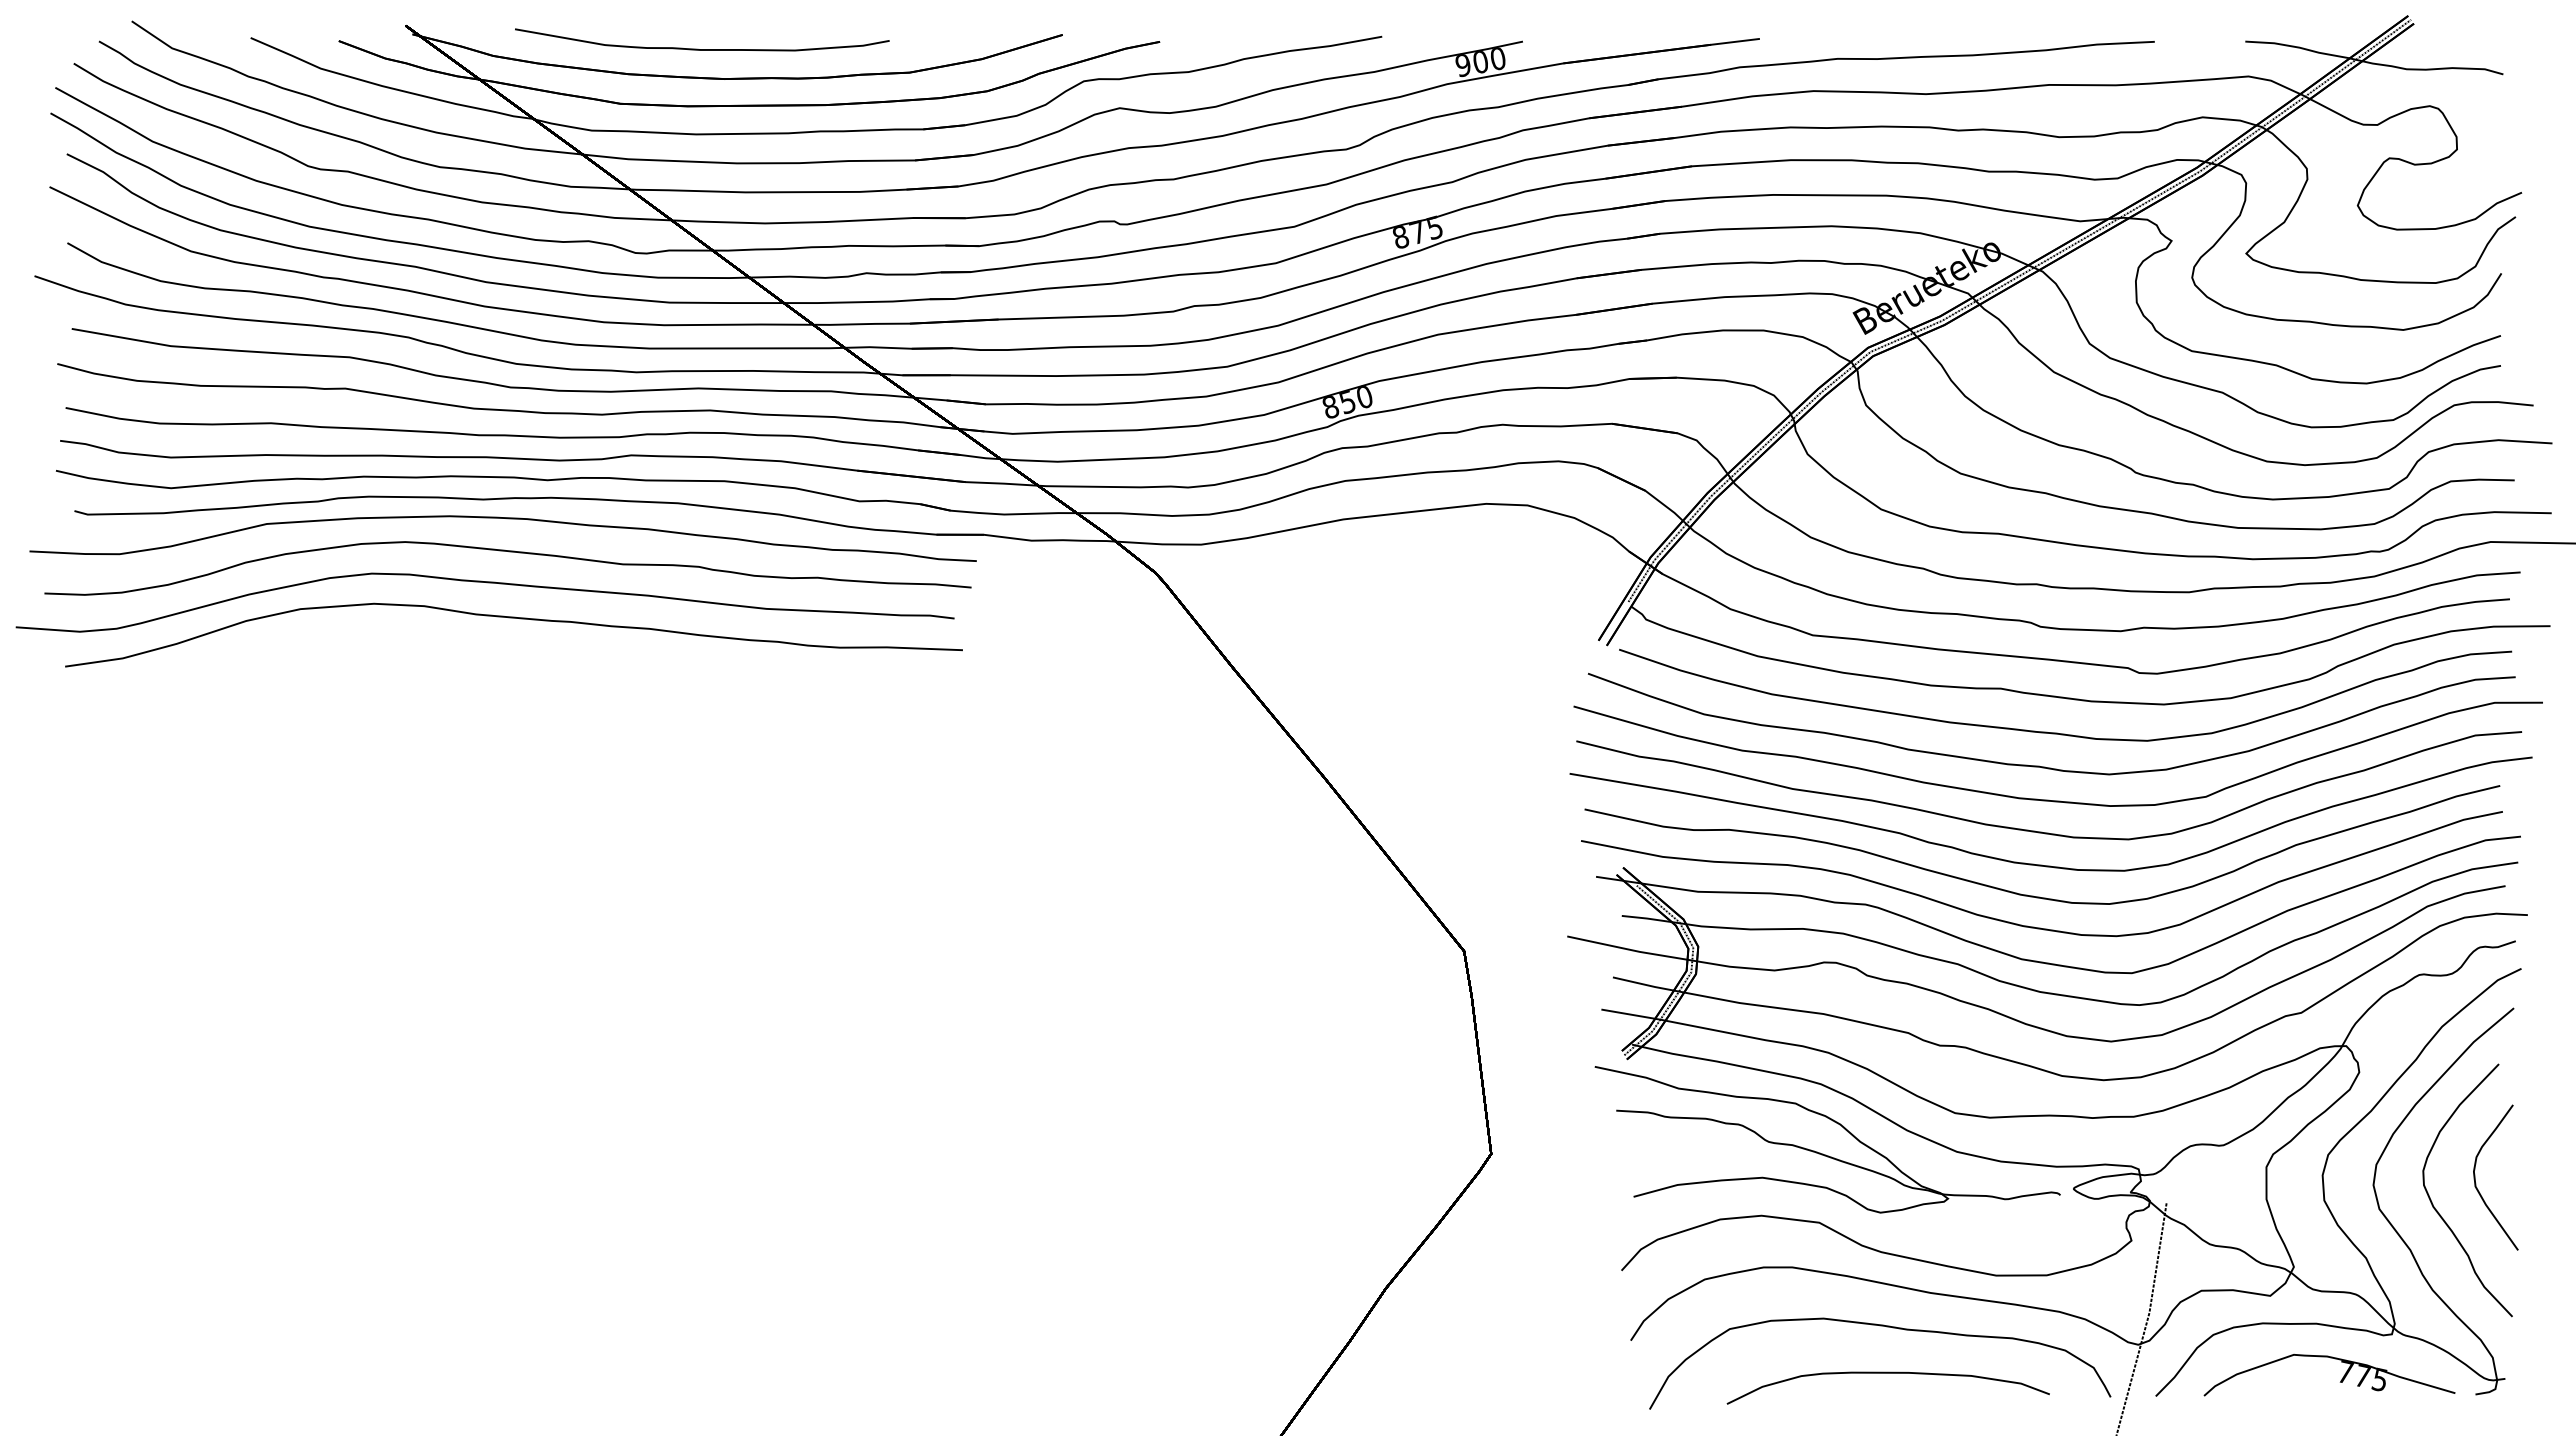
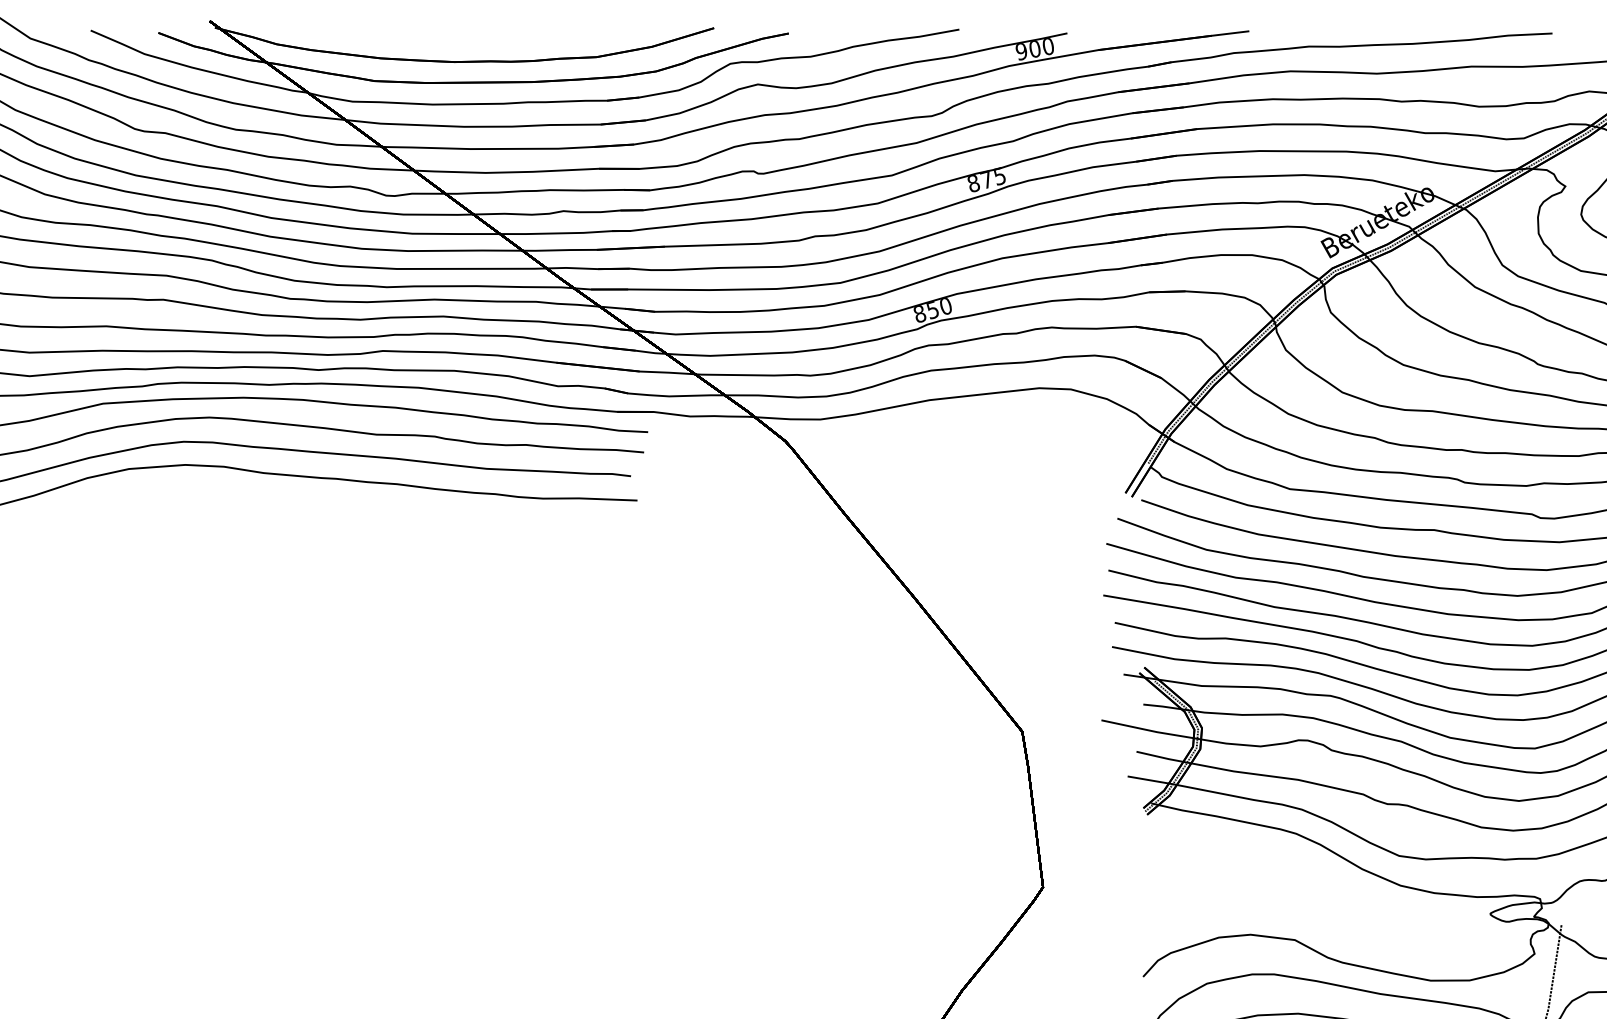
part: (702, 49) -> (437, 39), removed
part: (1823, 1153) -> (1298, 886), removed

